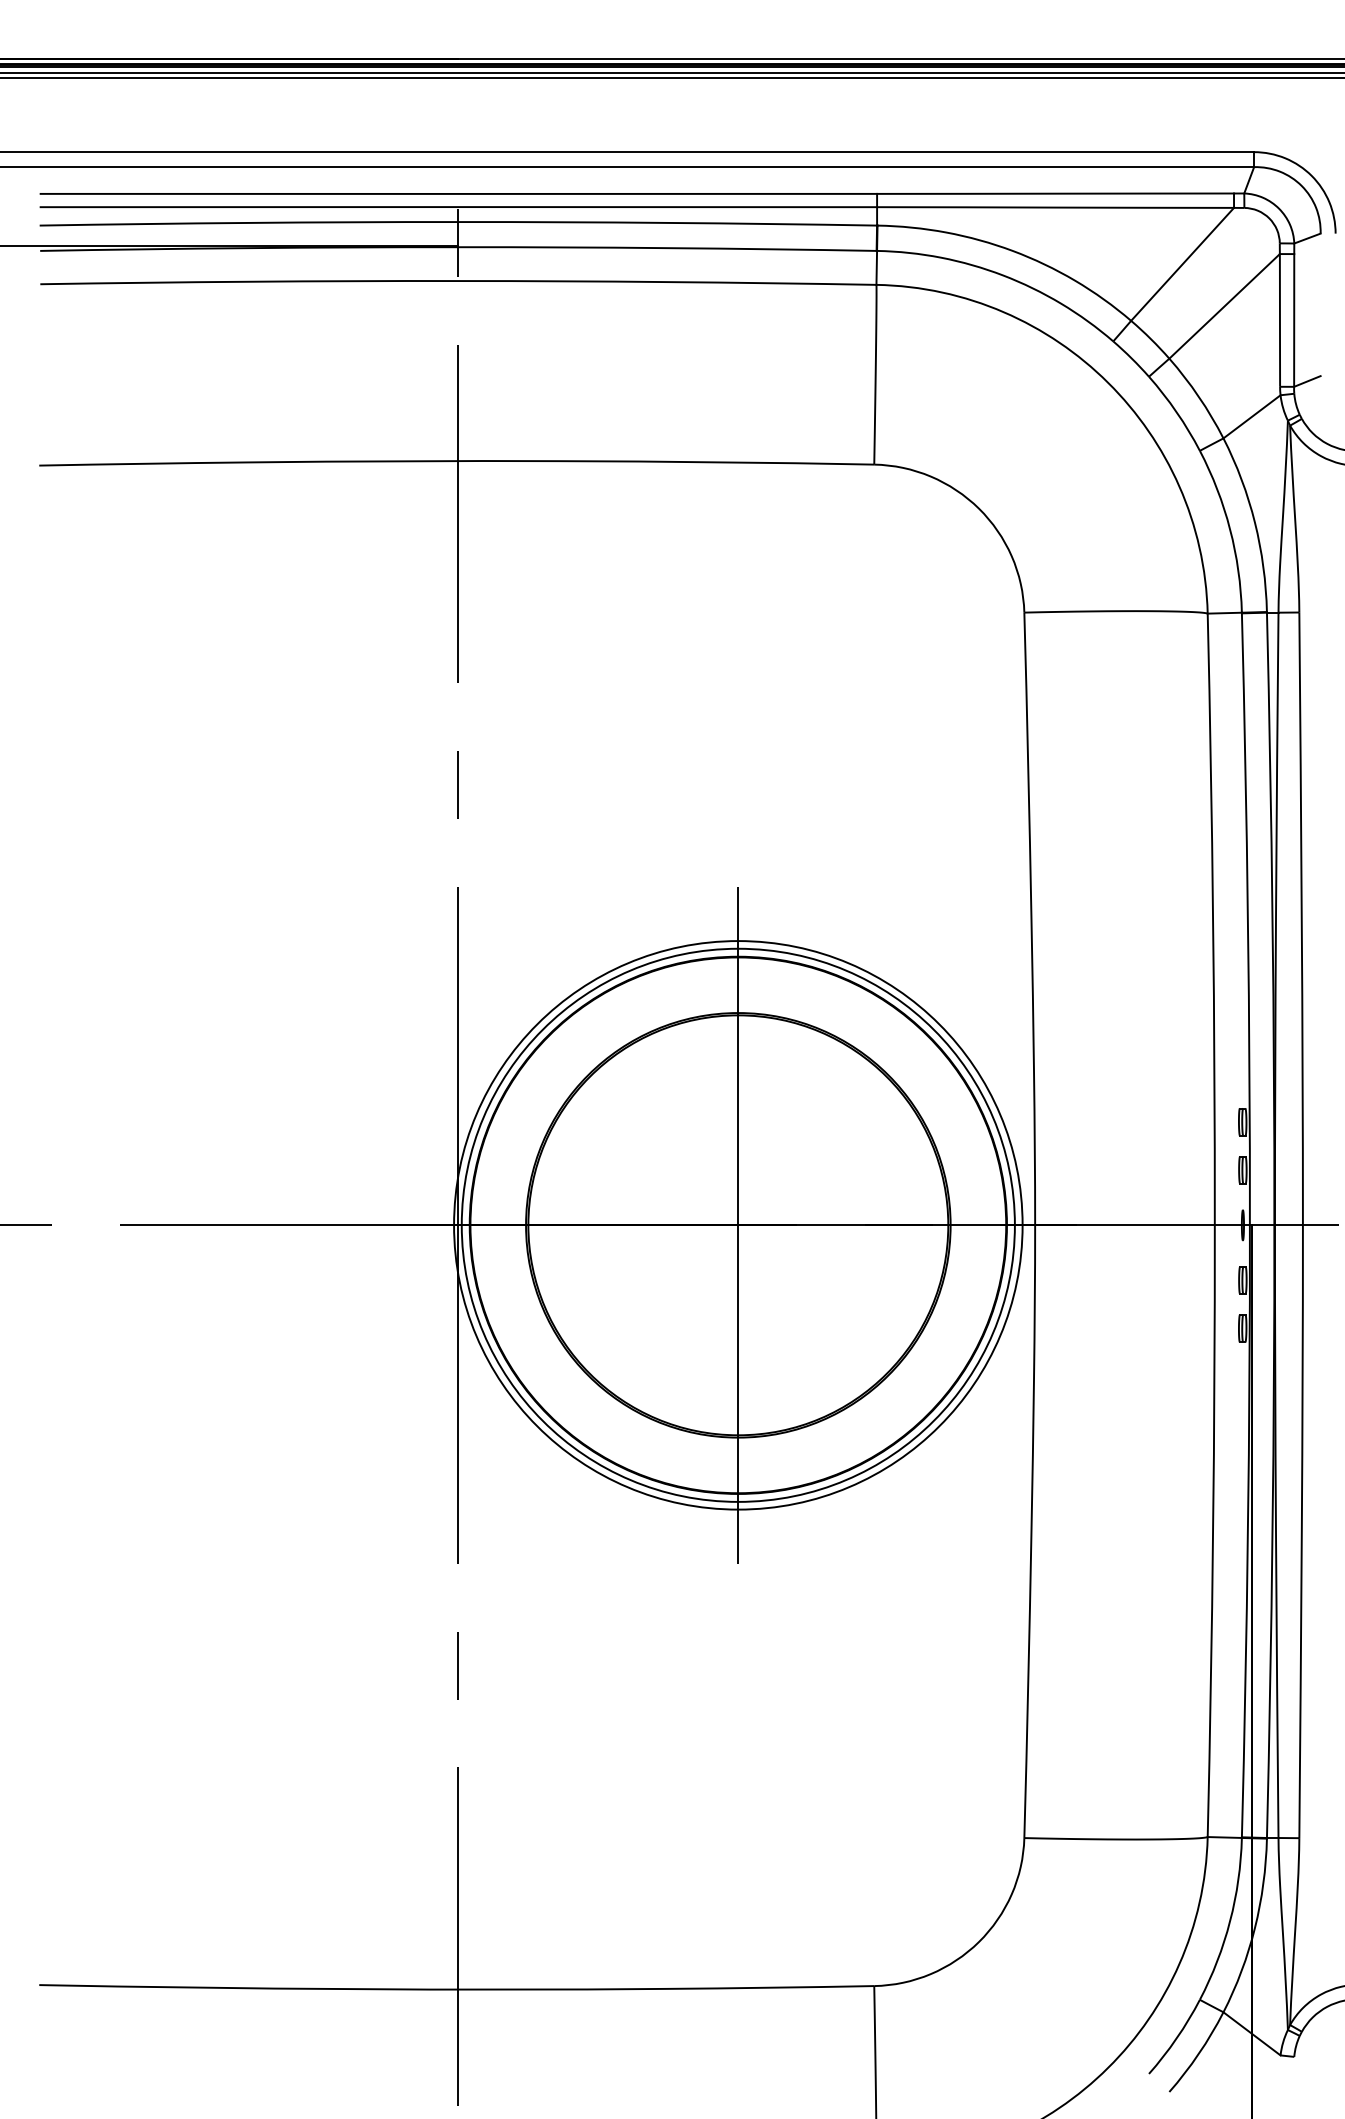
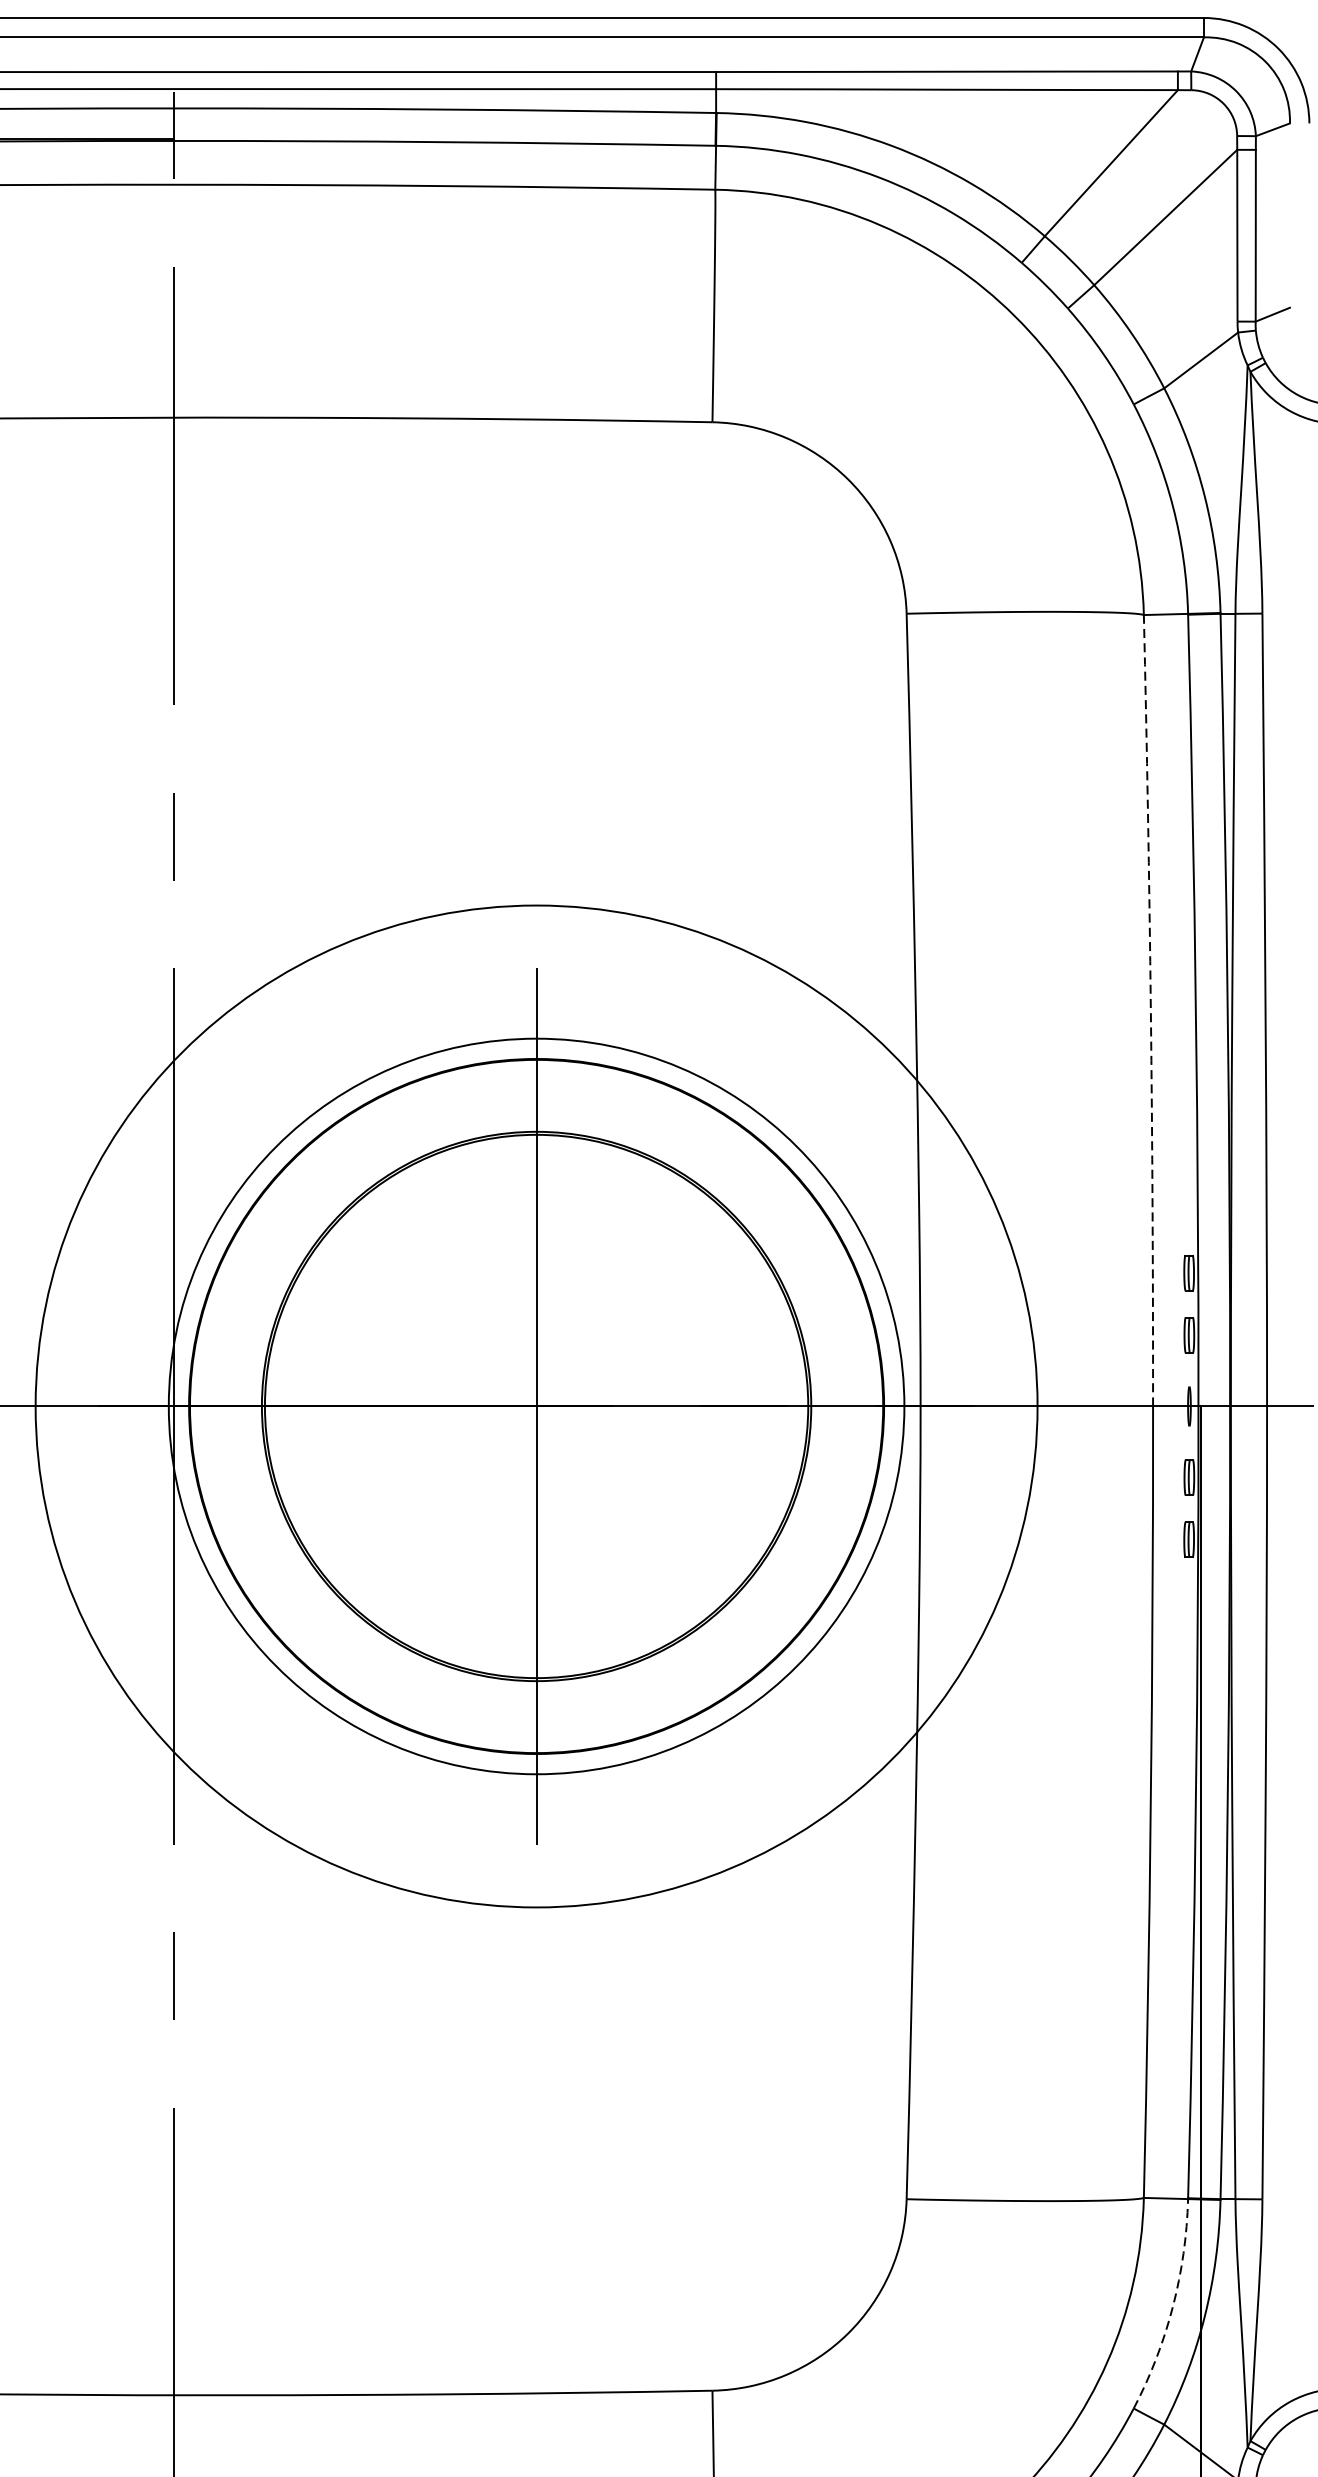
arc: (1213, 919) -> (1151, 1010), solid -> dashed
circle: (737, 1224) -> (535, 1405), size x1.4
arc: (1230, 1921) -> (1173, 2307), solid -> dashed

